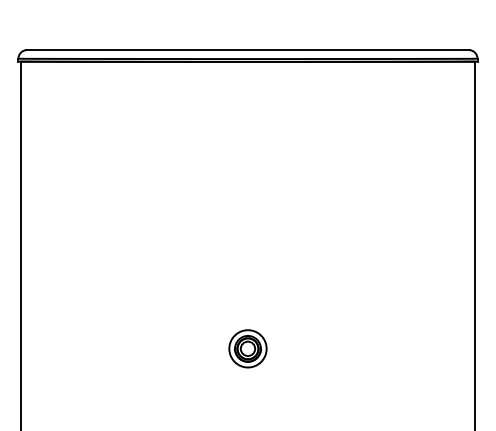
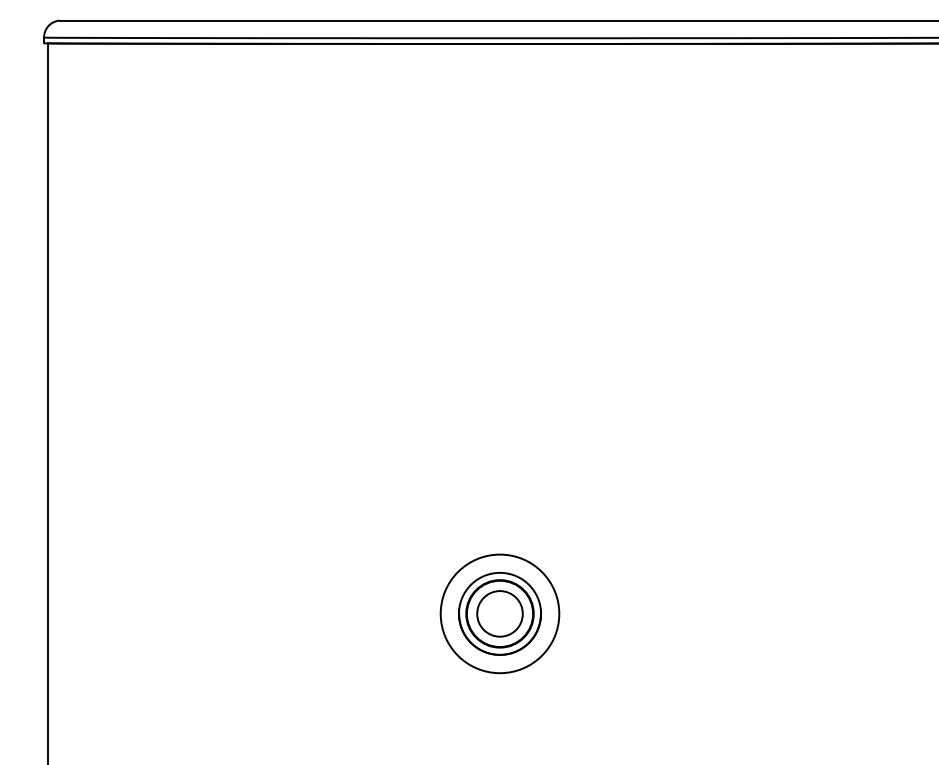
part: (247, 348) -> (499, 613), size x1.6

